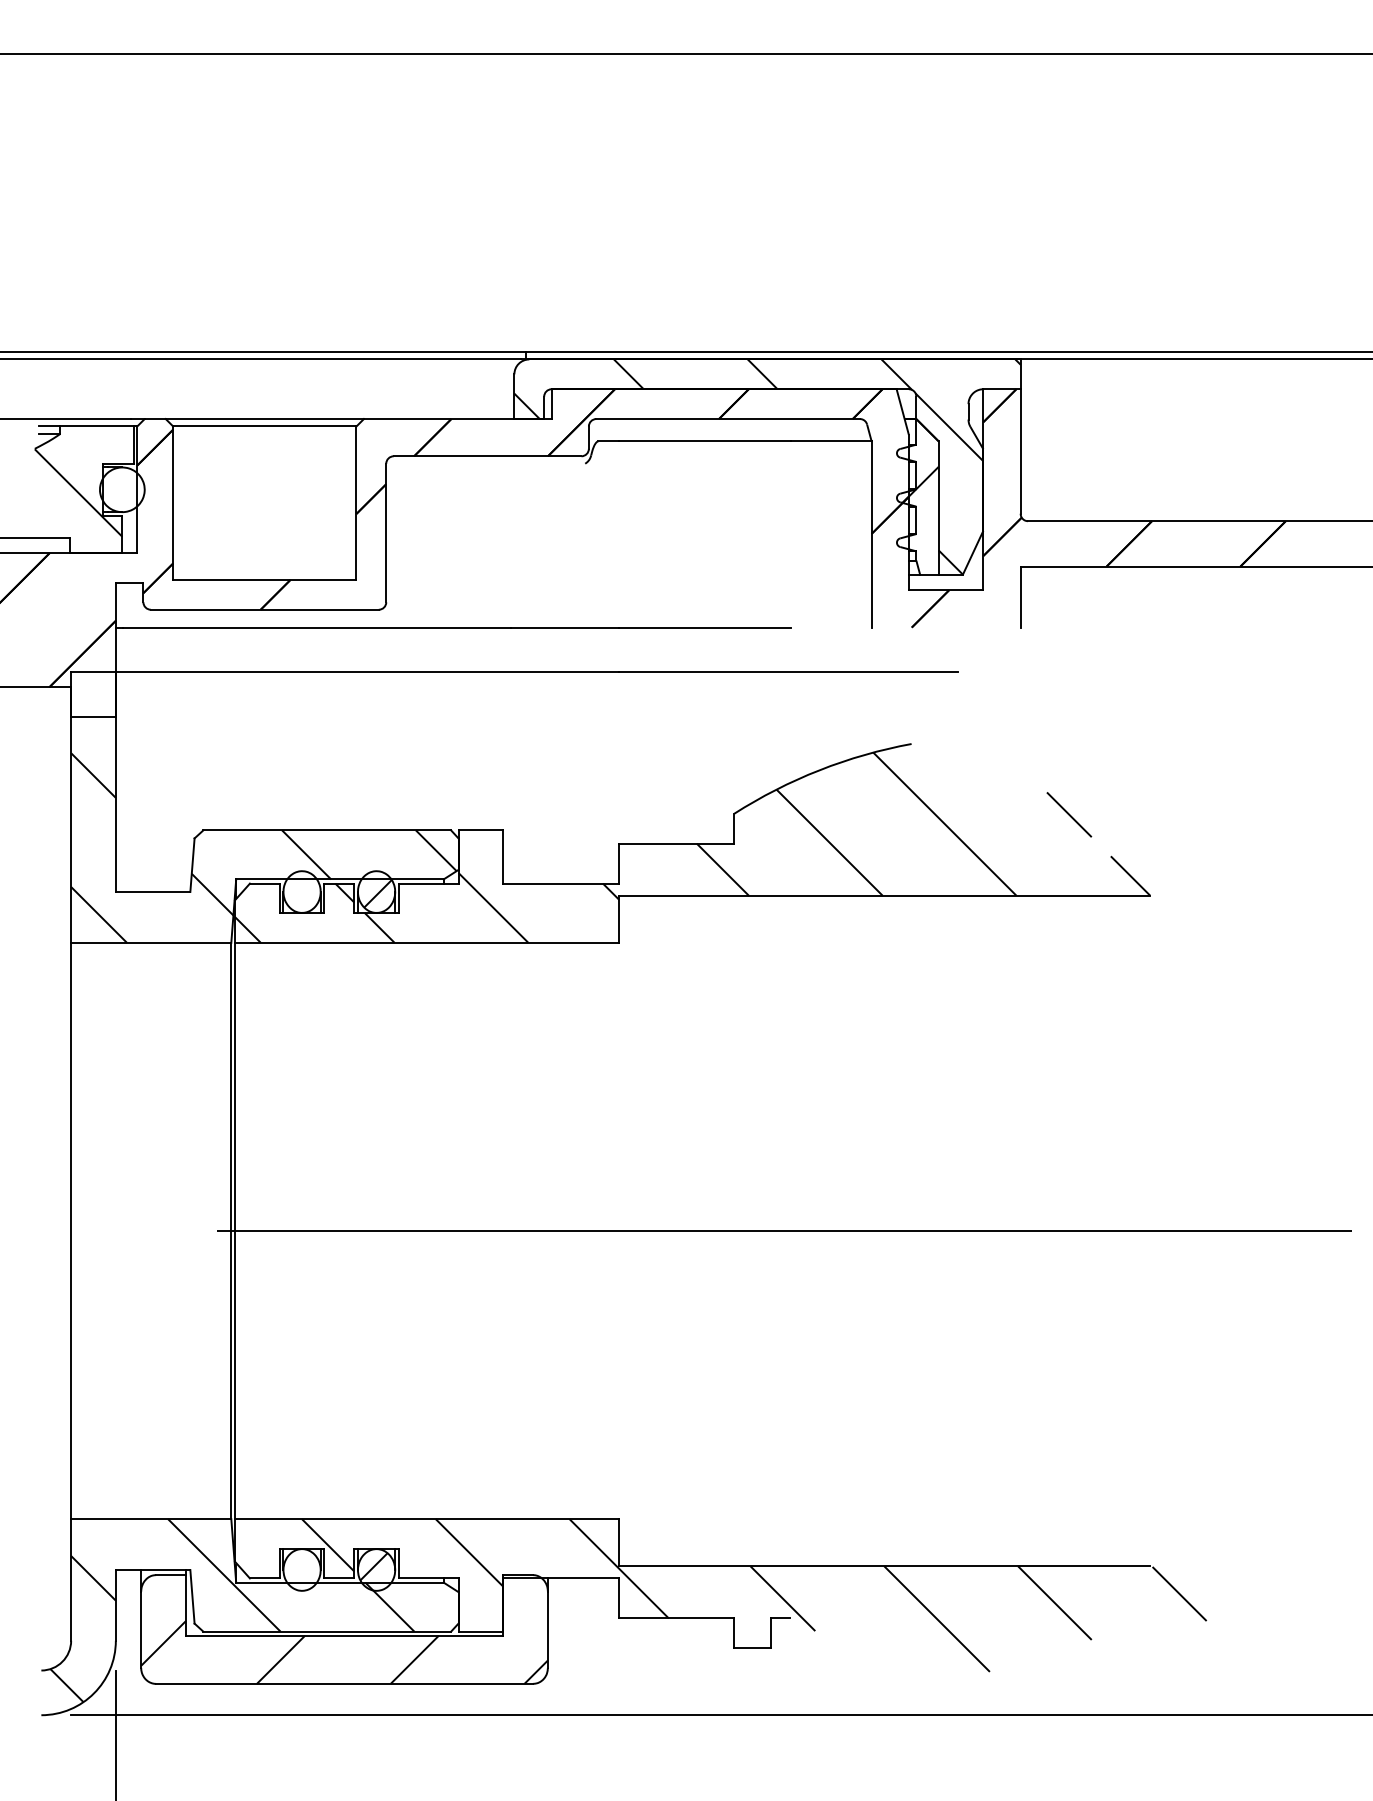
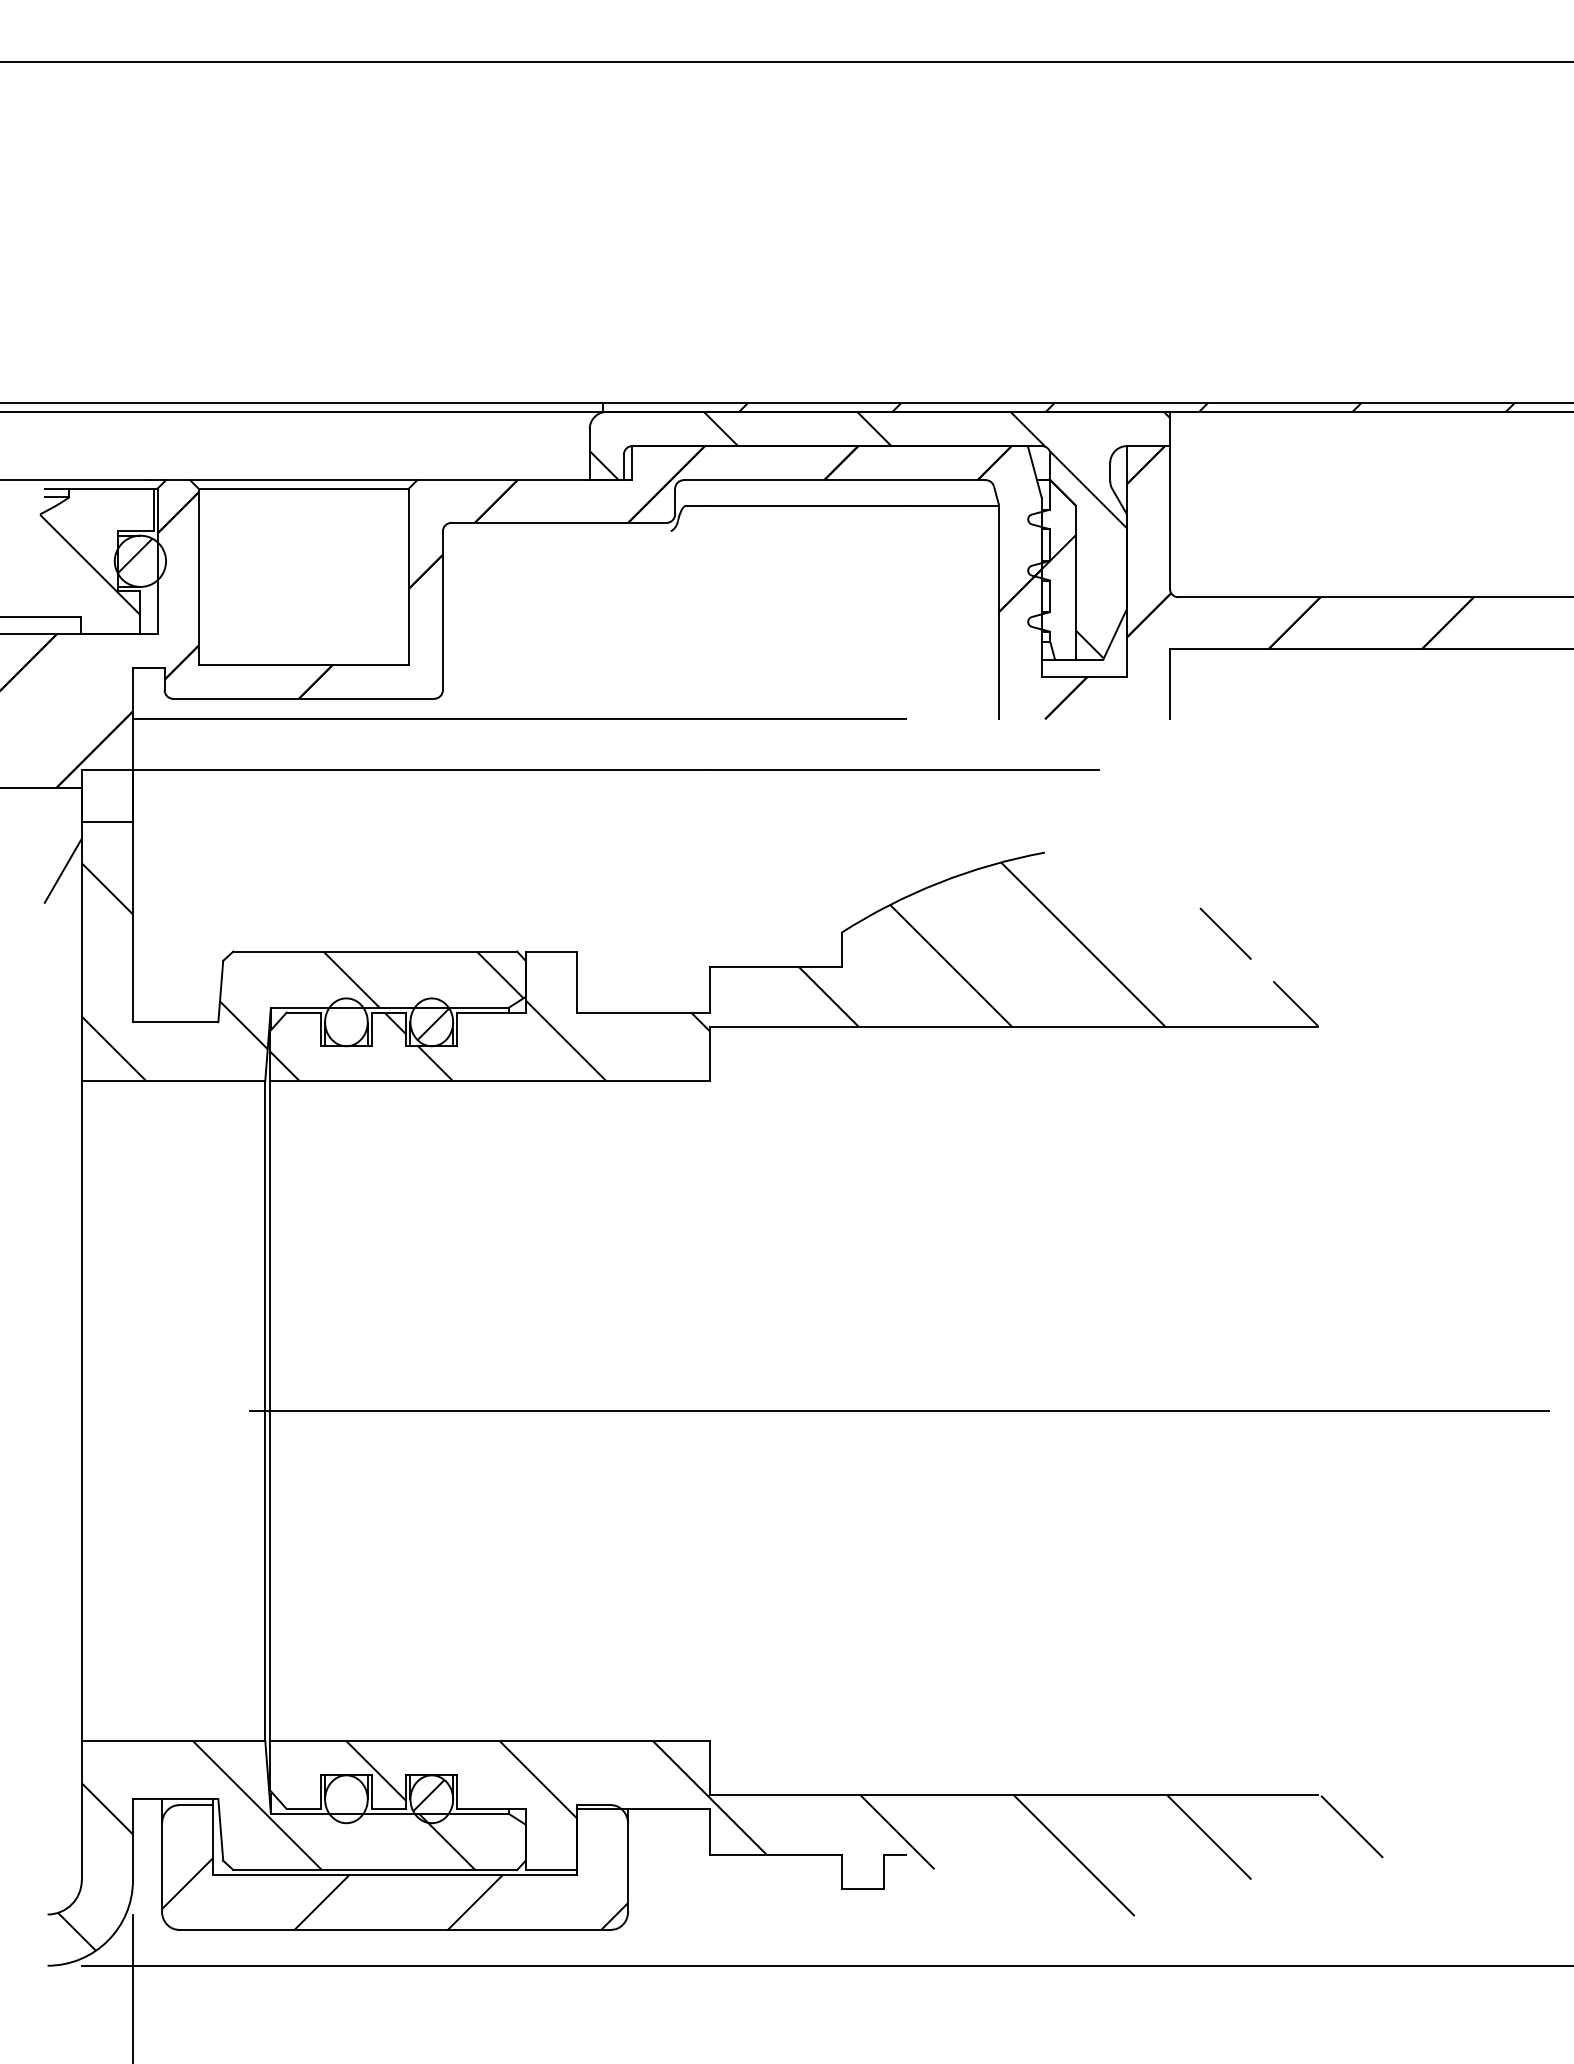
hatch: (982, 355) -> (1126, 407), added
hatch: (117, 485) -> (134, 556), added
line: (54, 759) -> (62, 870), added

